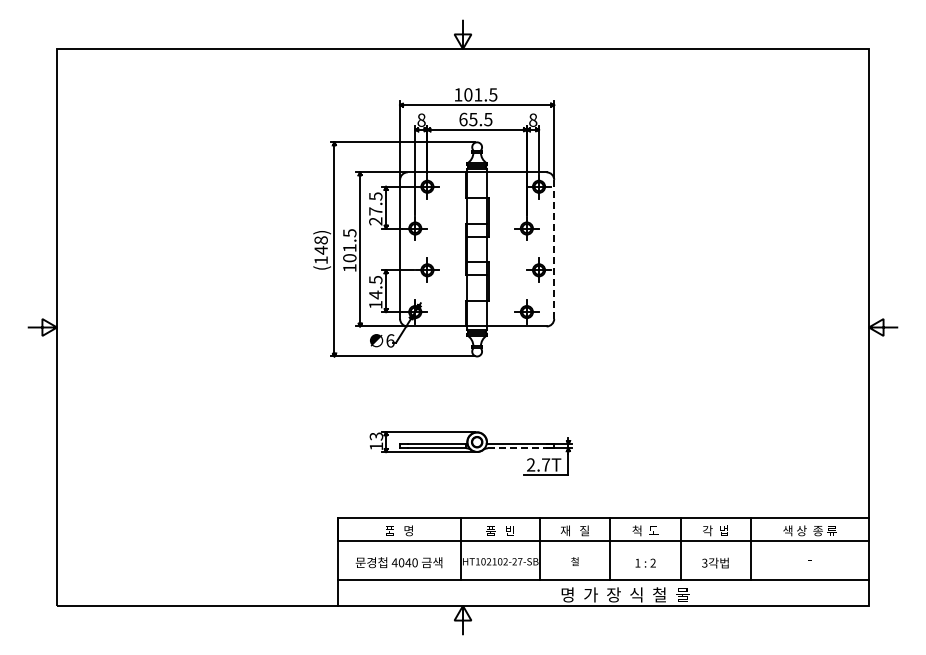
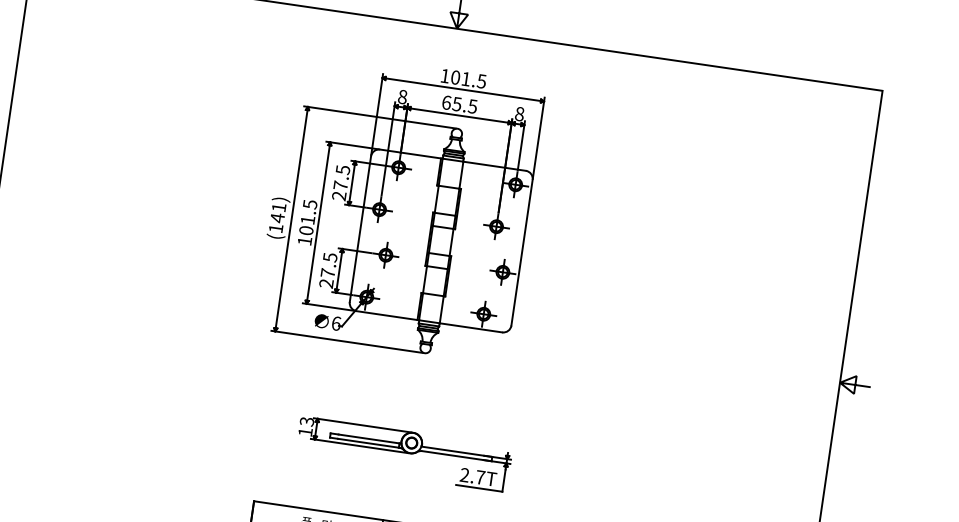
text: (320, 240) -> (278, 207), (148) -> (141)
line: (554, 248) -> (522, 251), dashed -> solid
text: (375, 299) -> (327, 277), 14.5 -> 27.5
line: (517, 448) -> (453, 455), dashed -> solid

